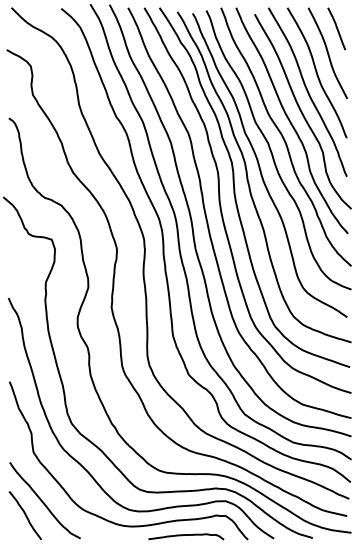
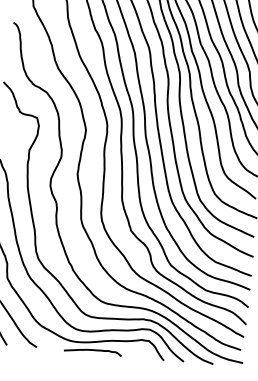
curve: (186, 535) -> (93, 350), moved

